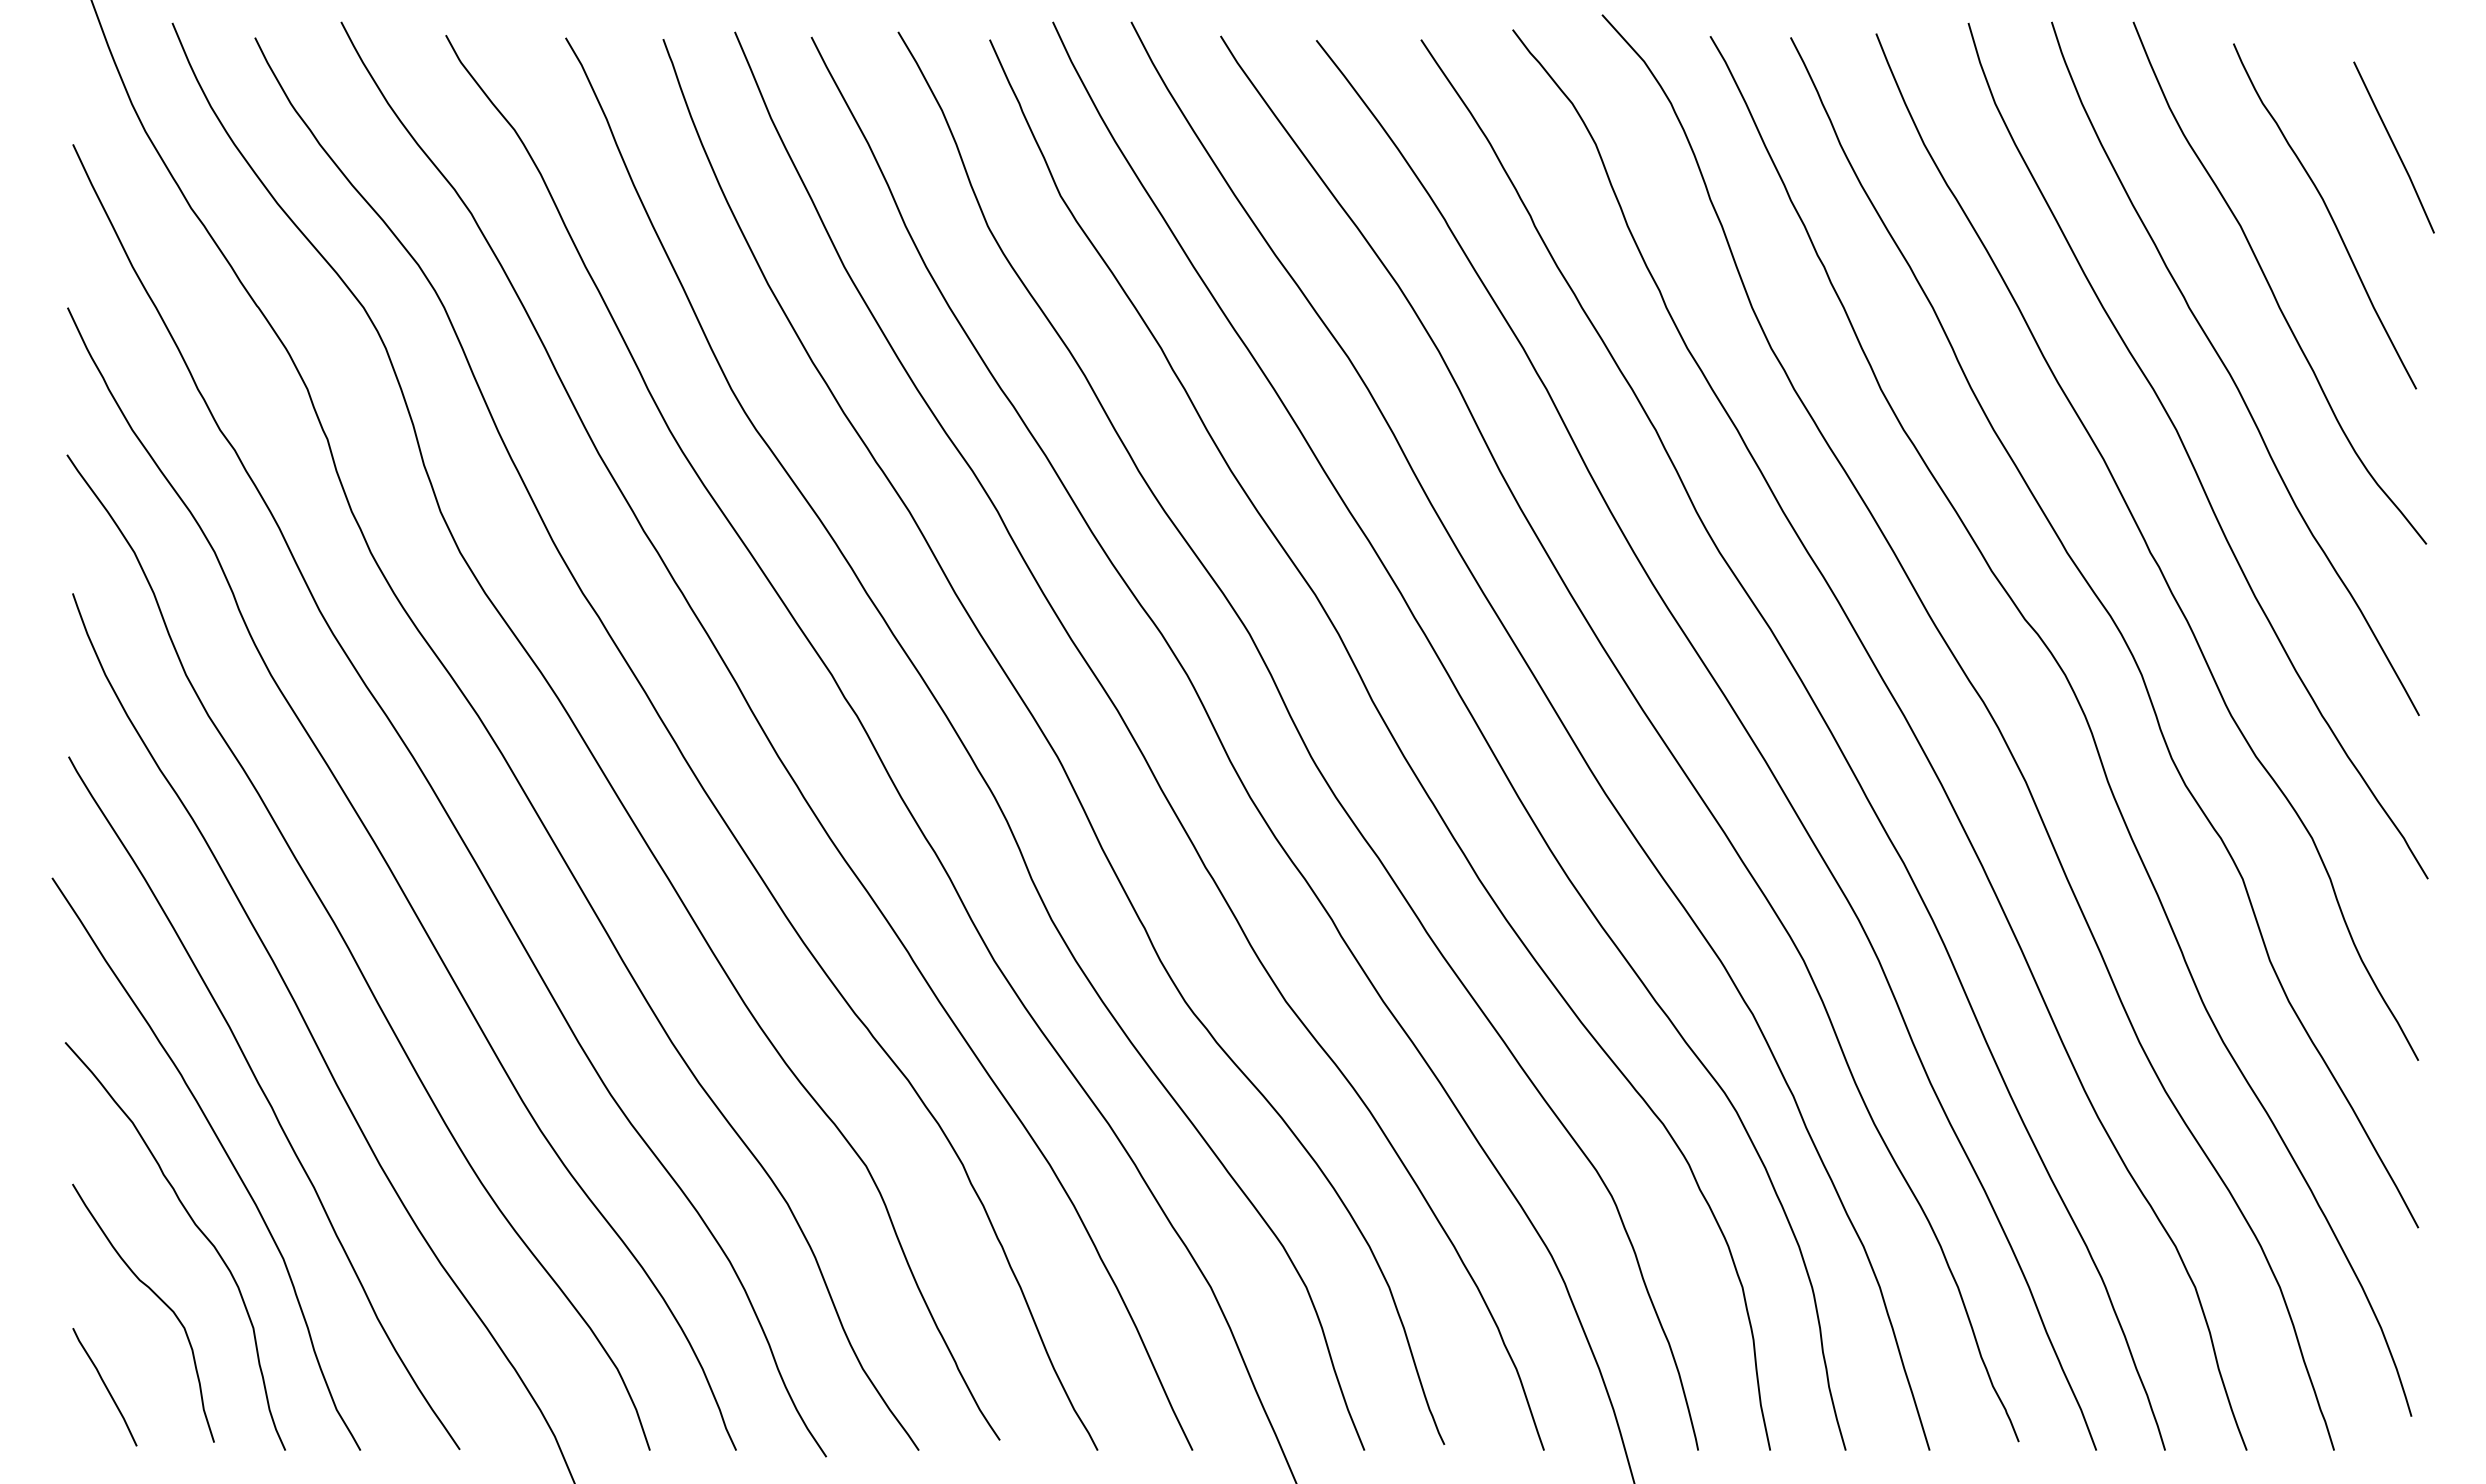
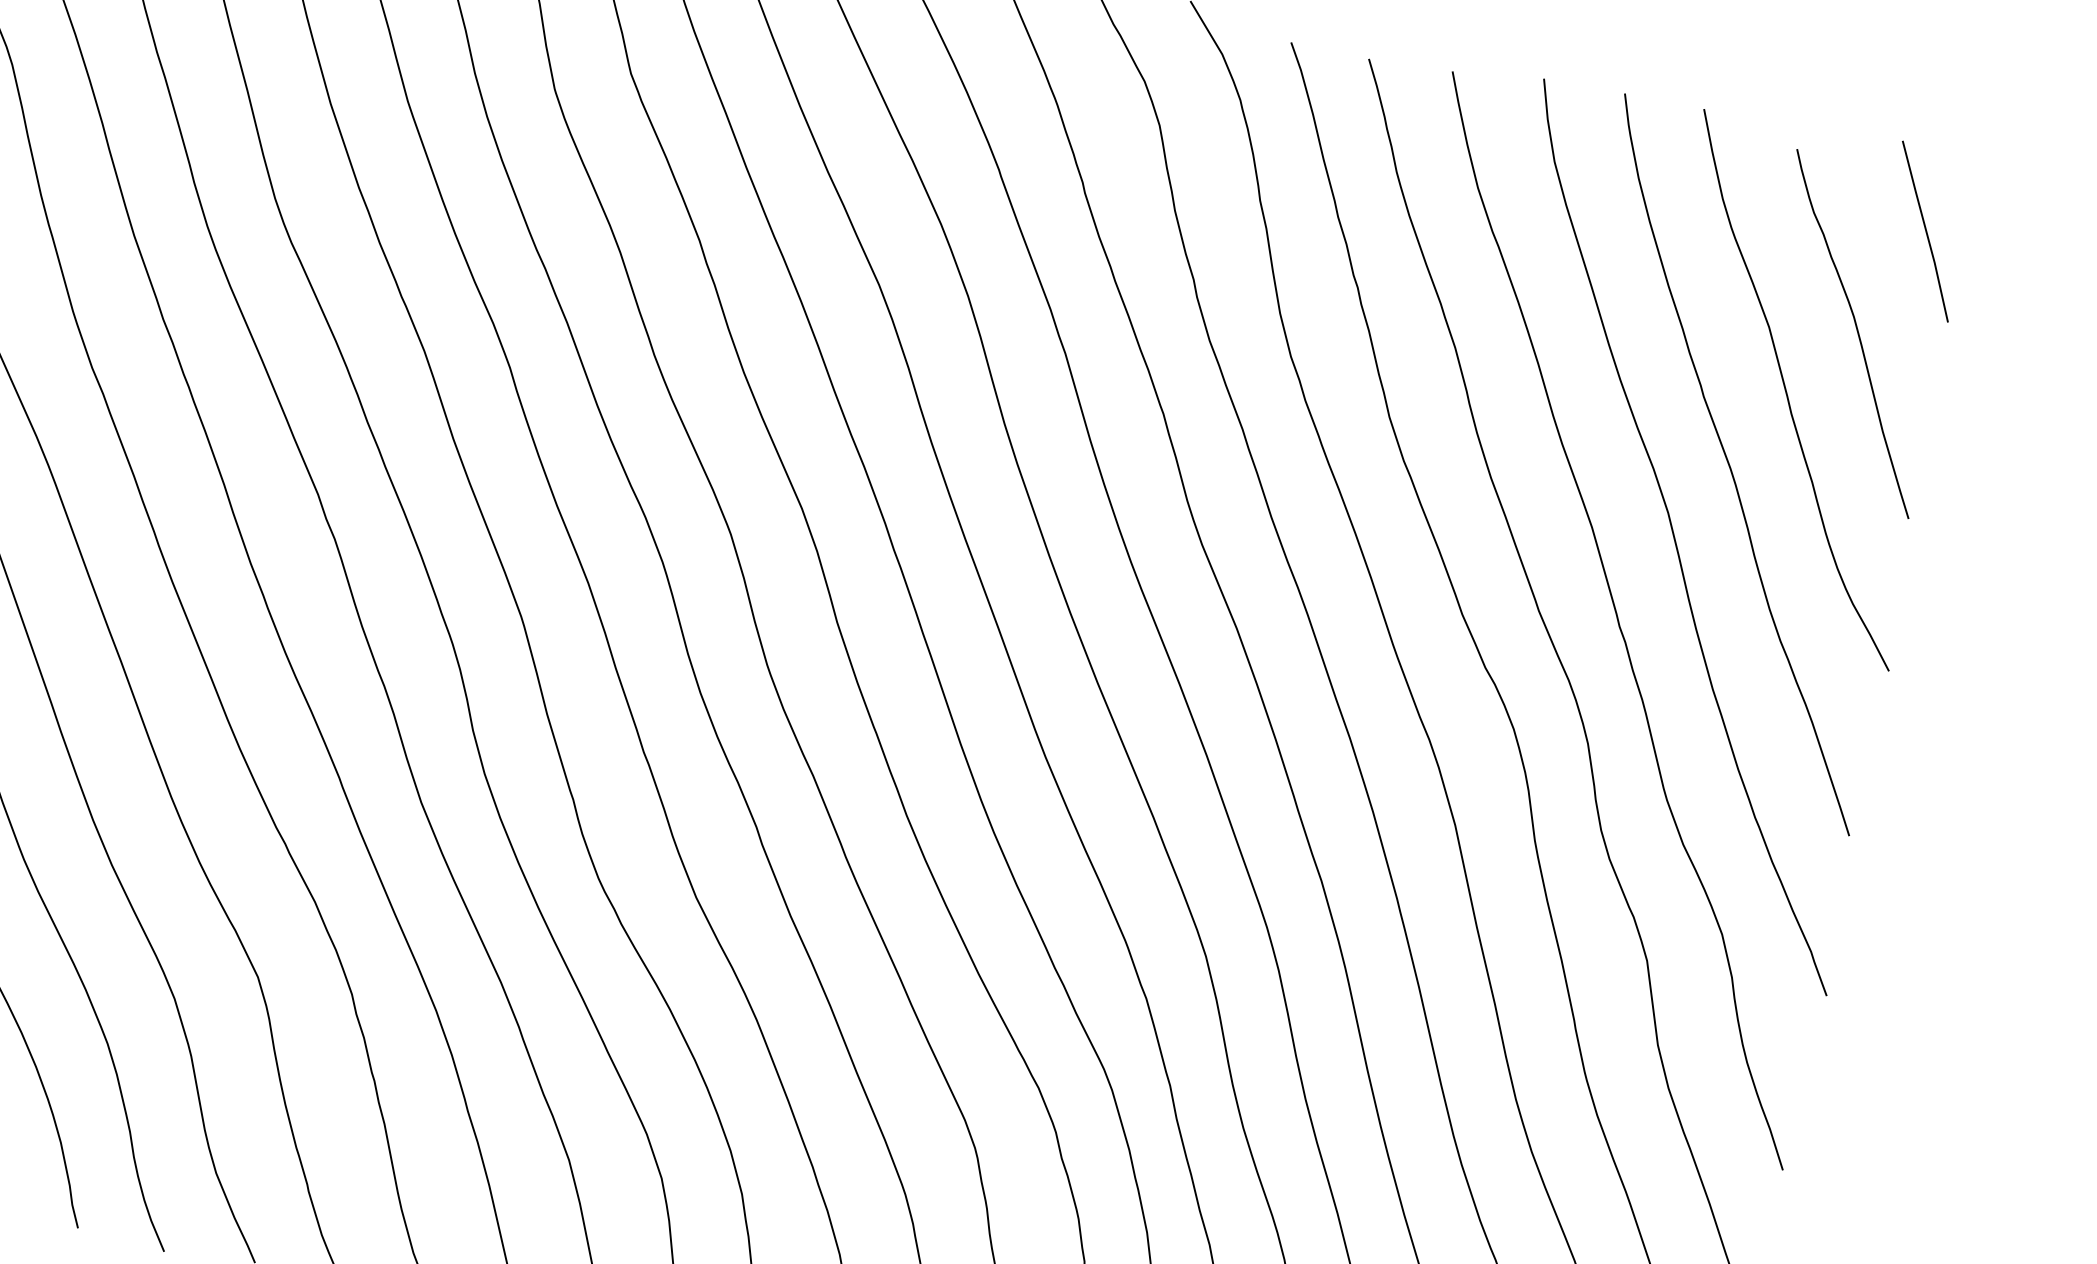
line: (2393, 146) -> (1925, 230), moved

